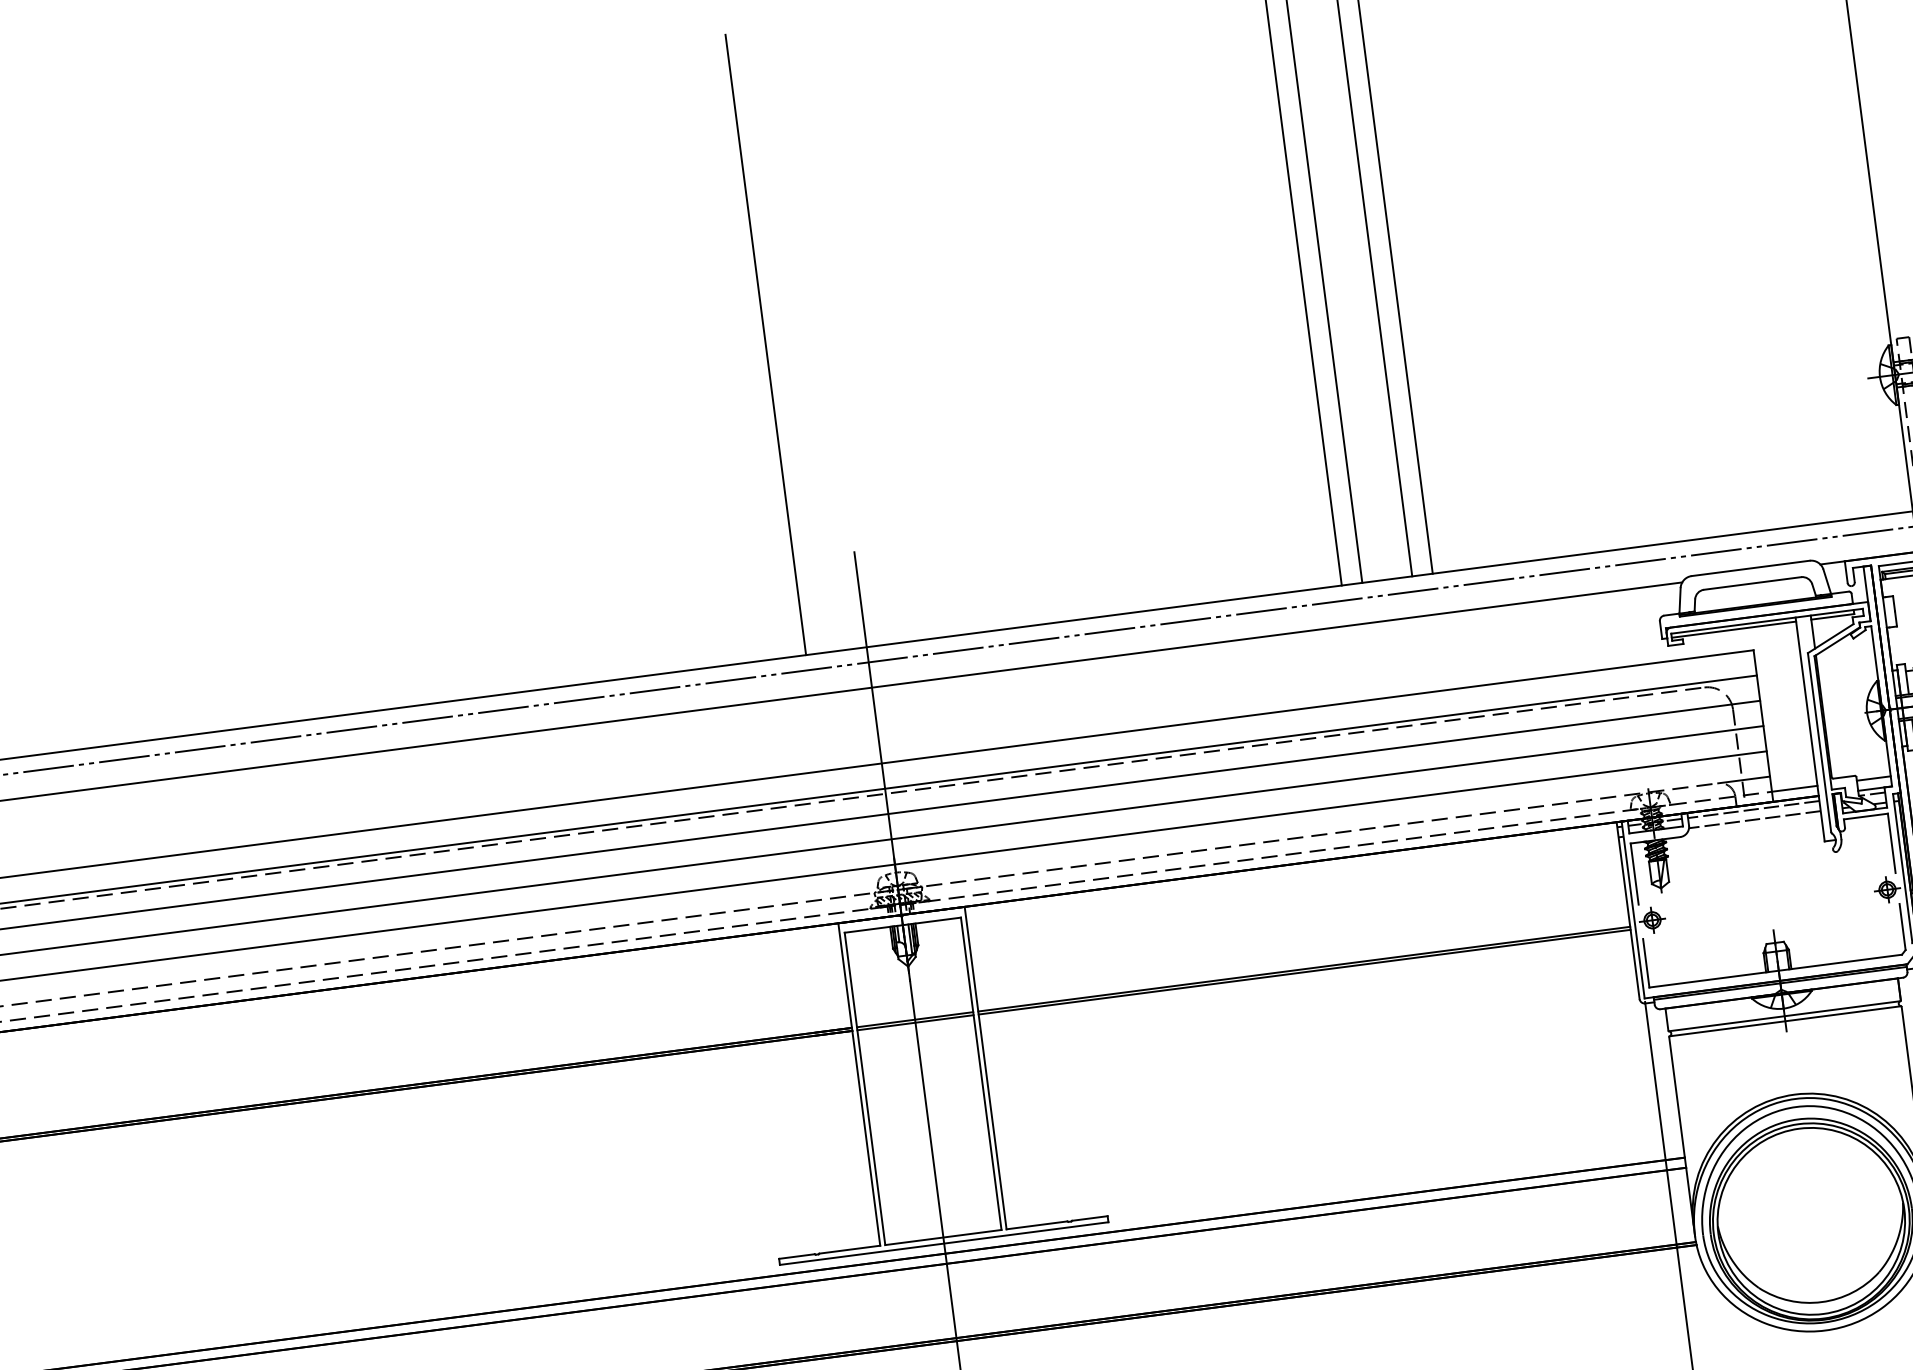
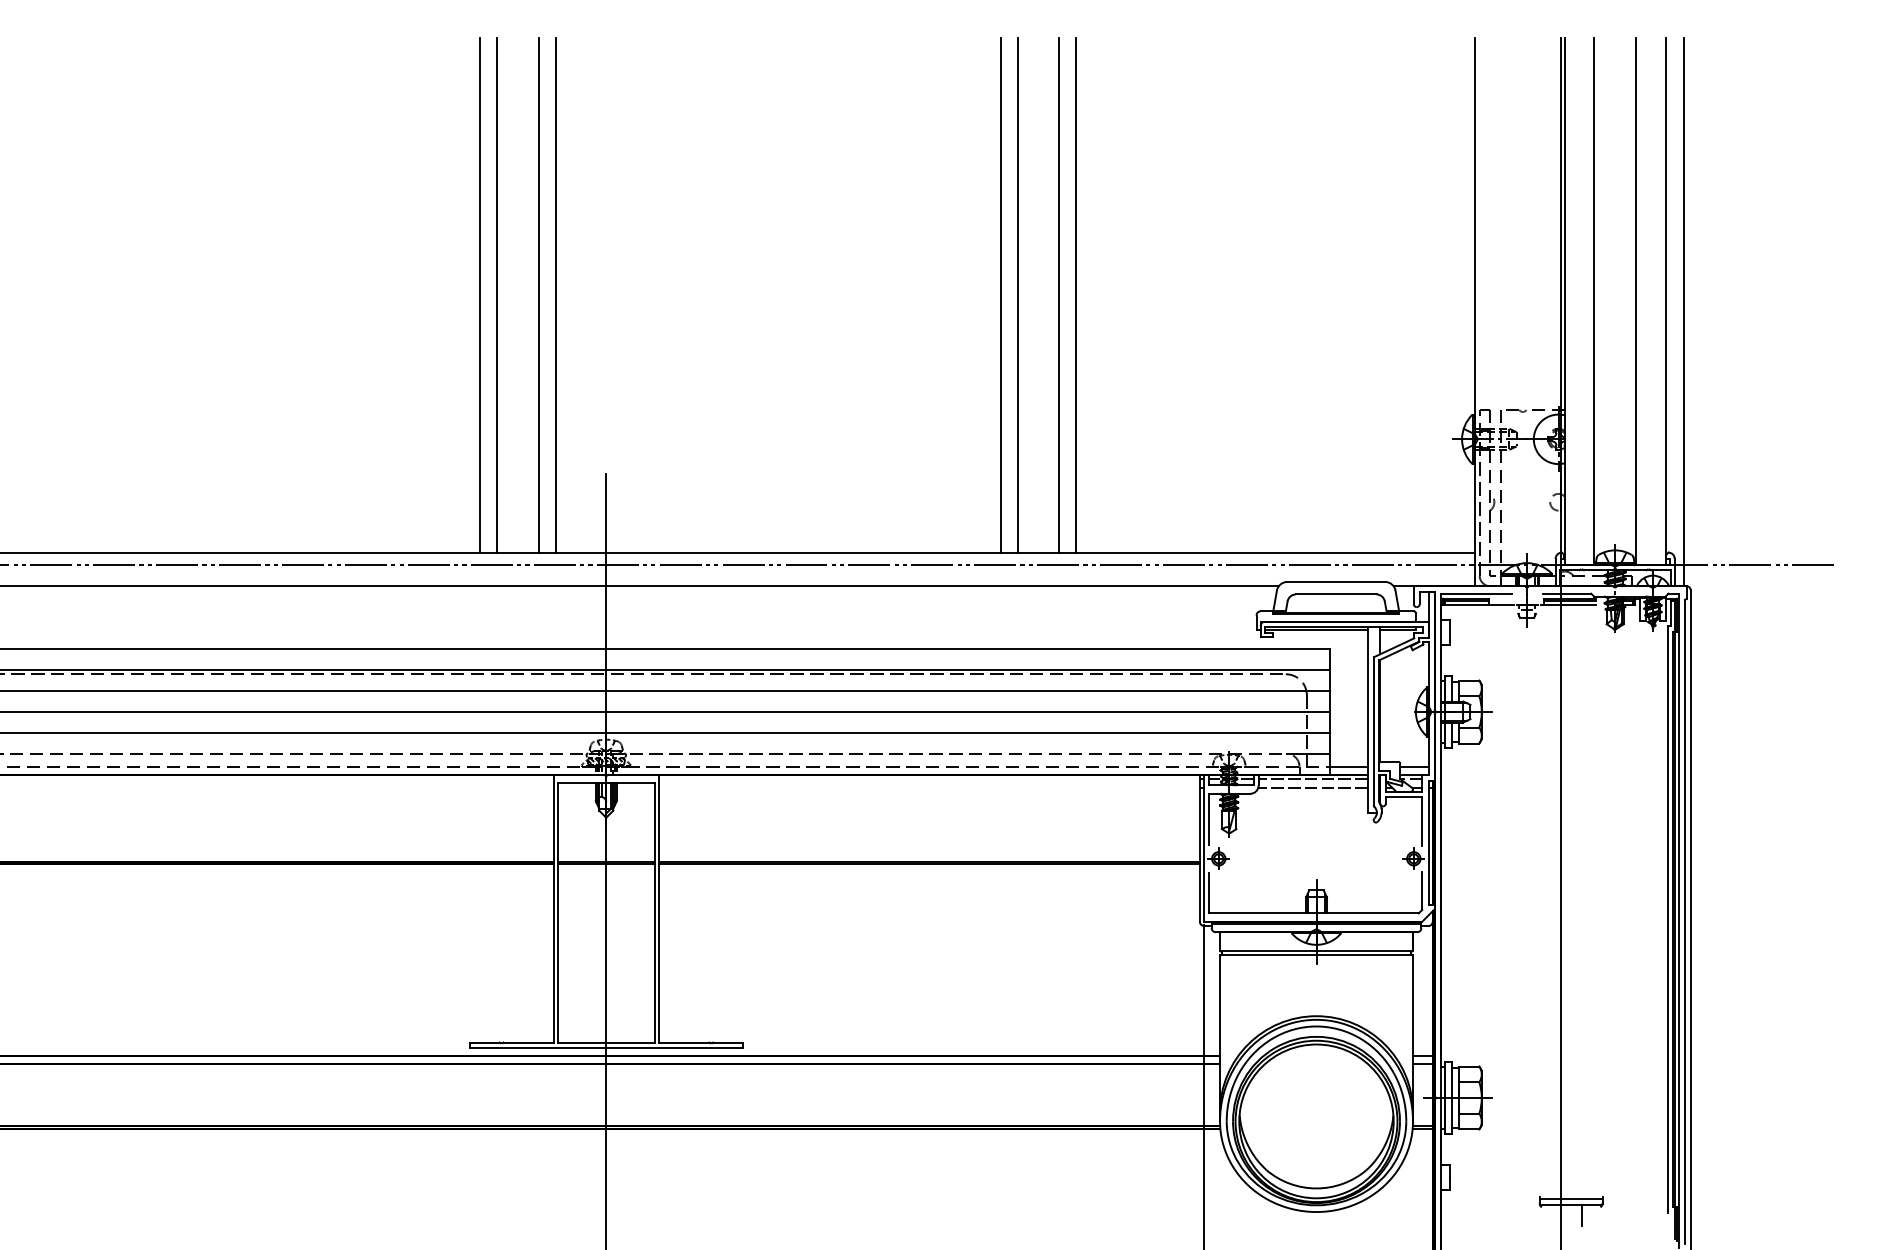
line: (744, 346) -> (538, 294), added
line: (695, 353) -> (497, 294), added
line: (674, 355) -> (480, 294), added

